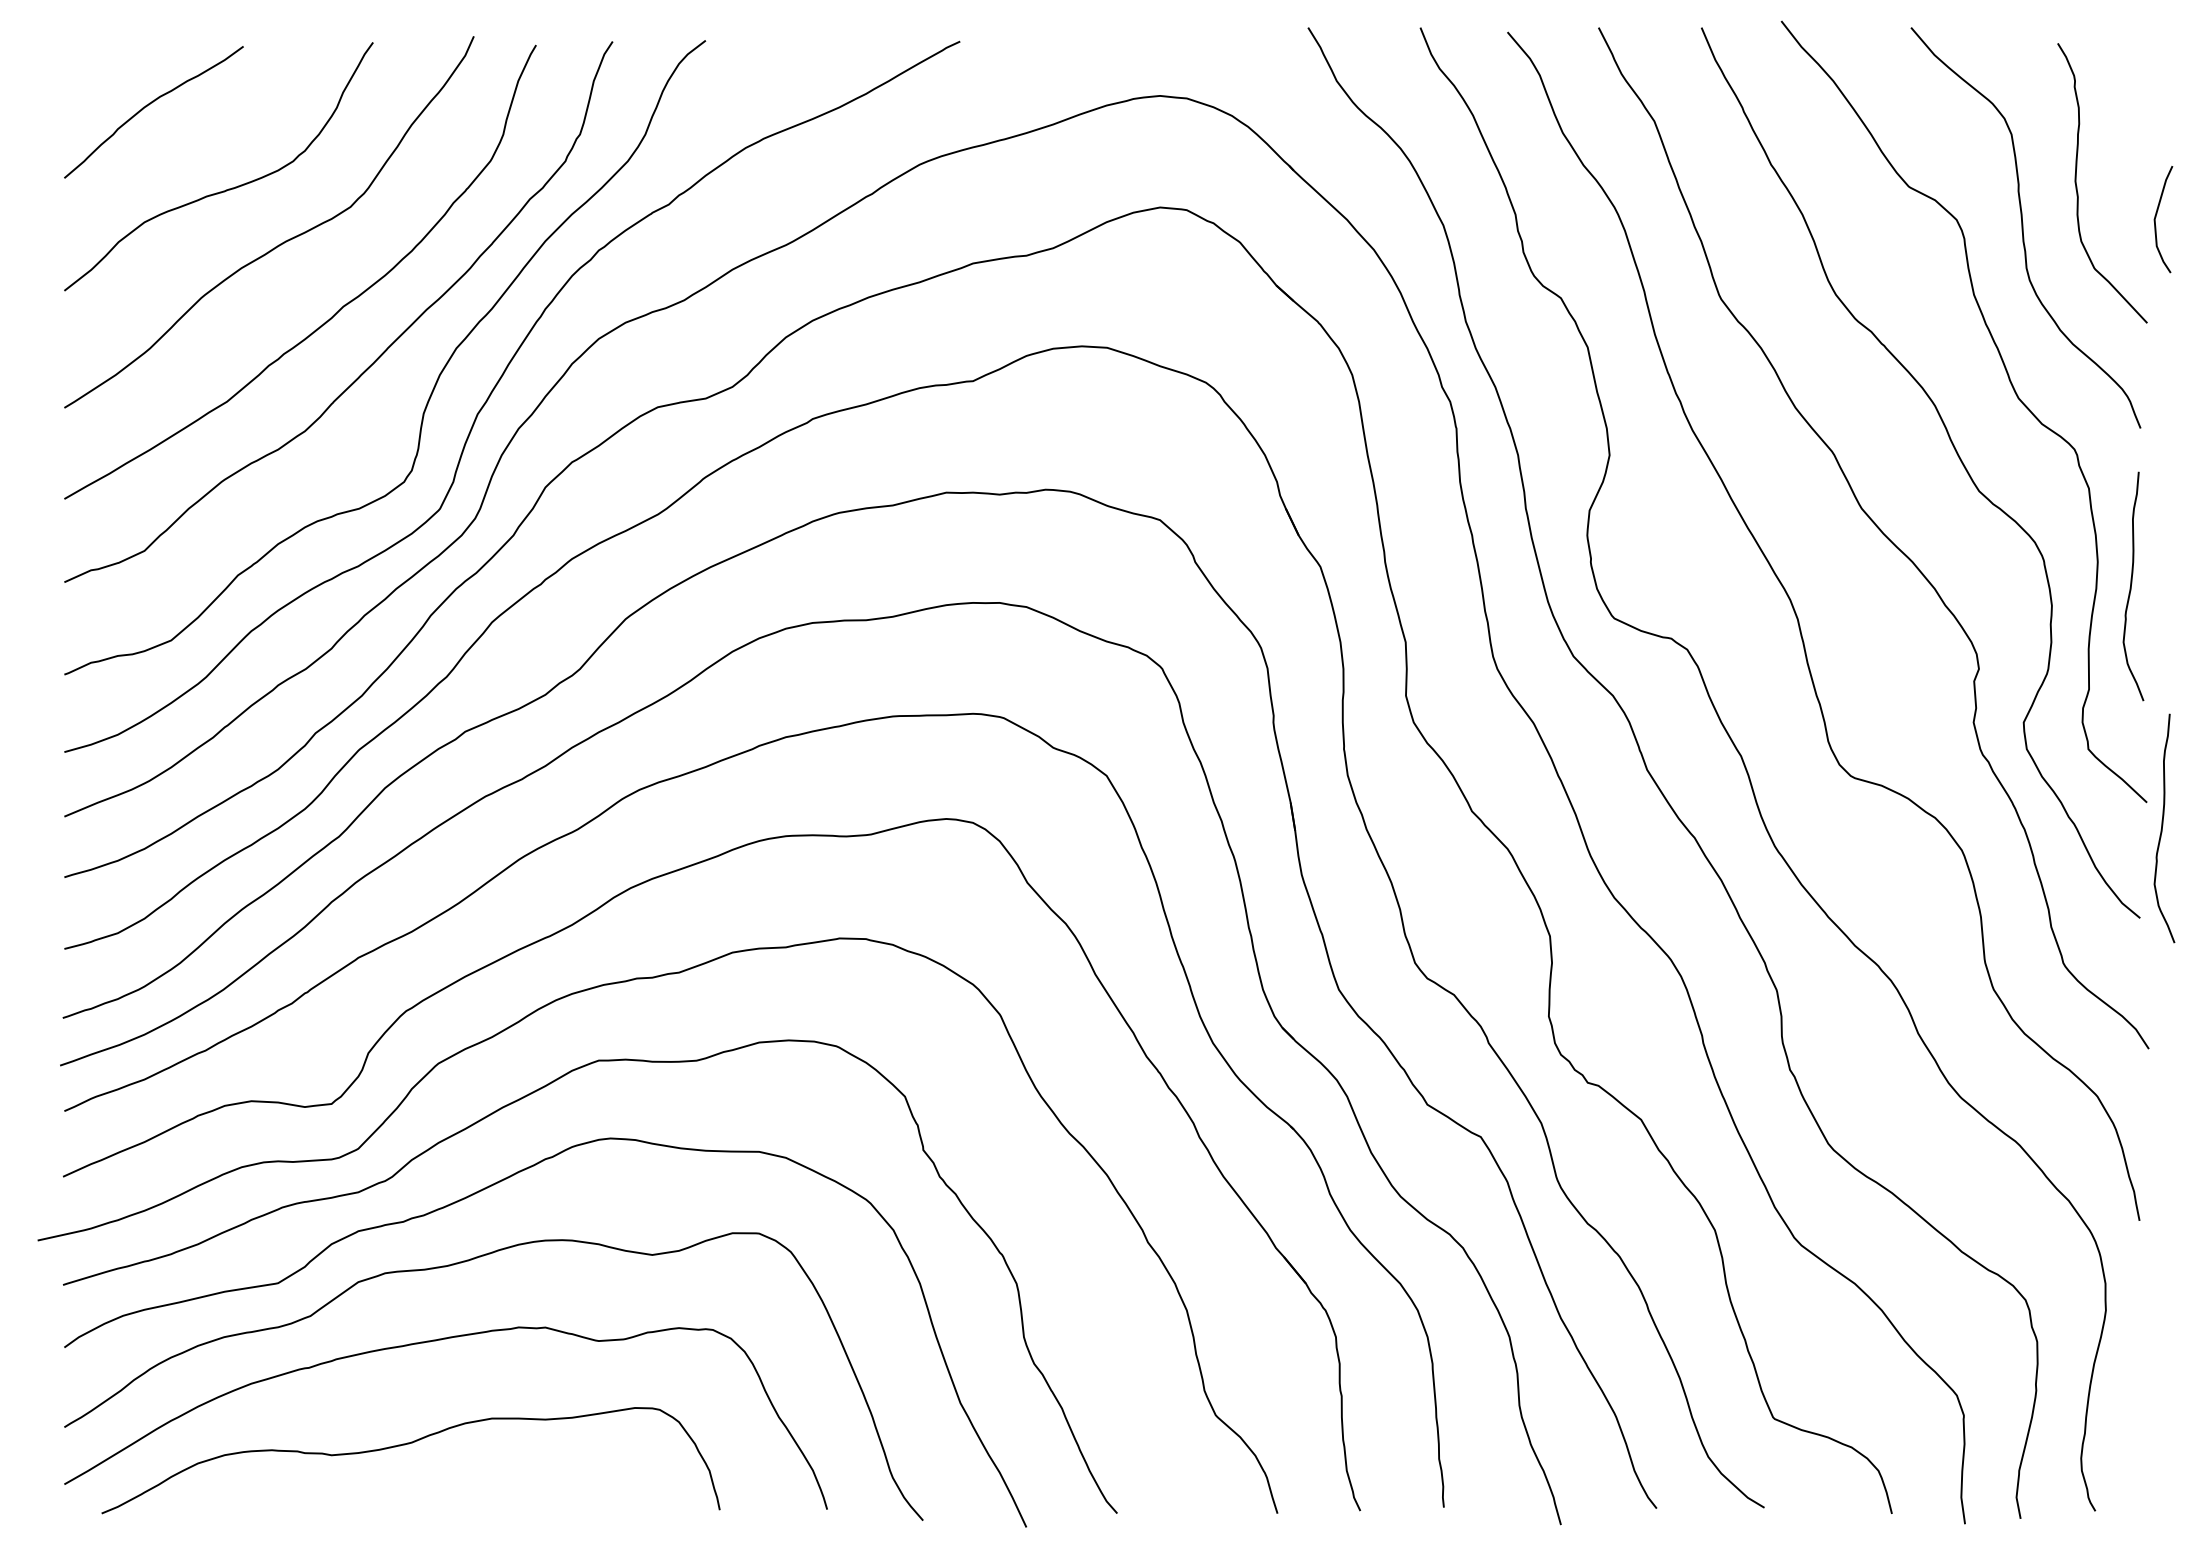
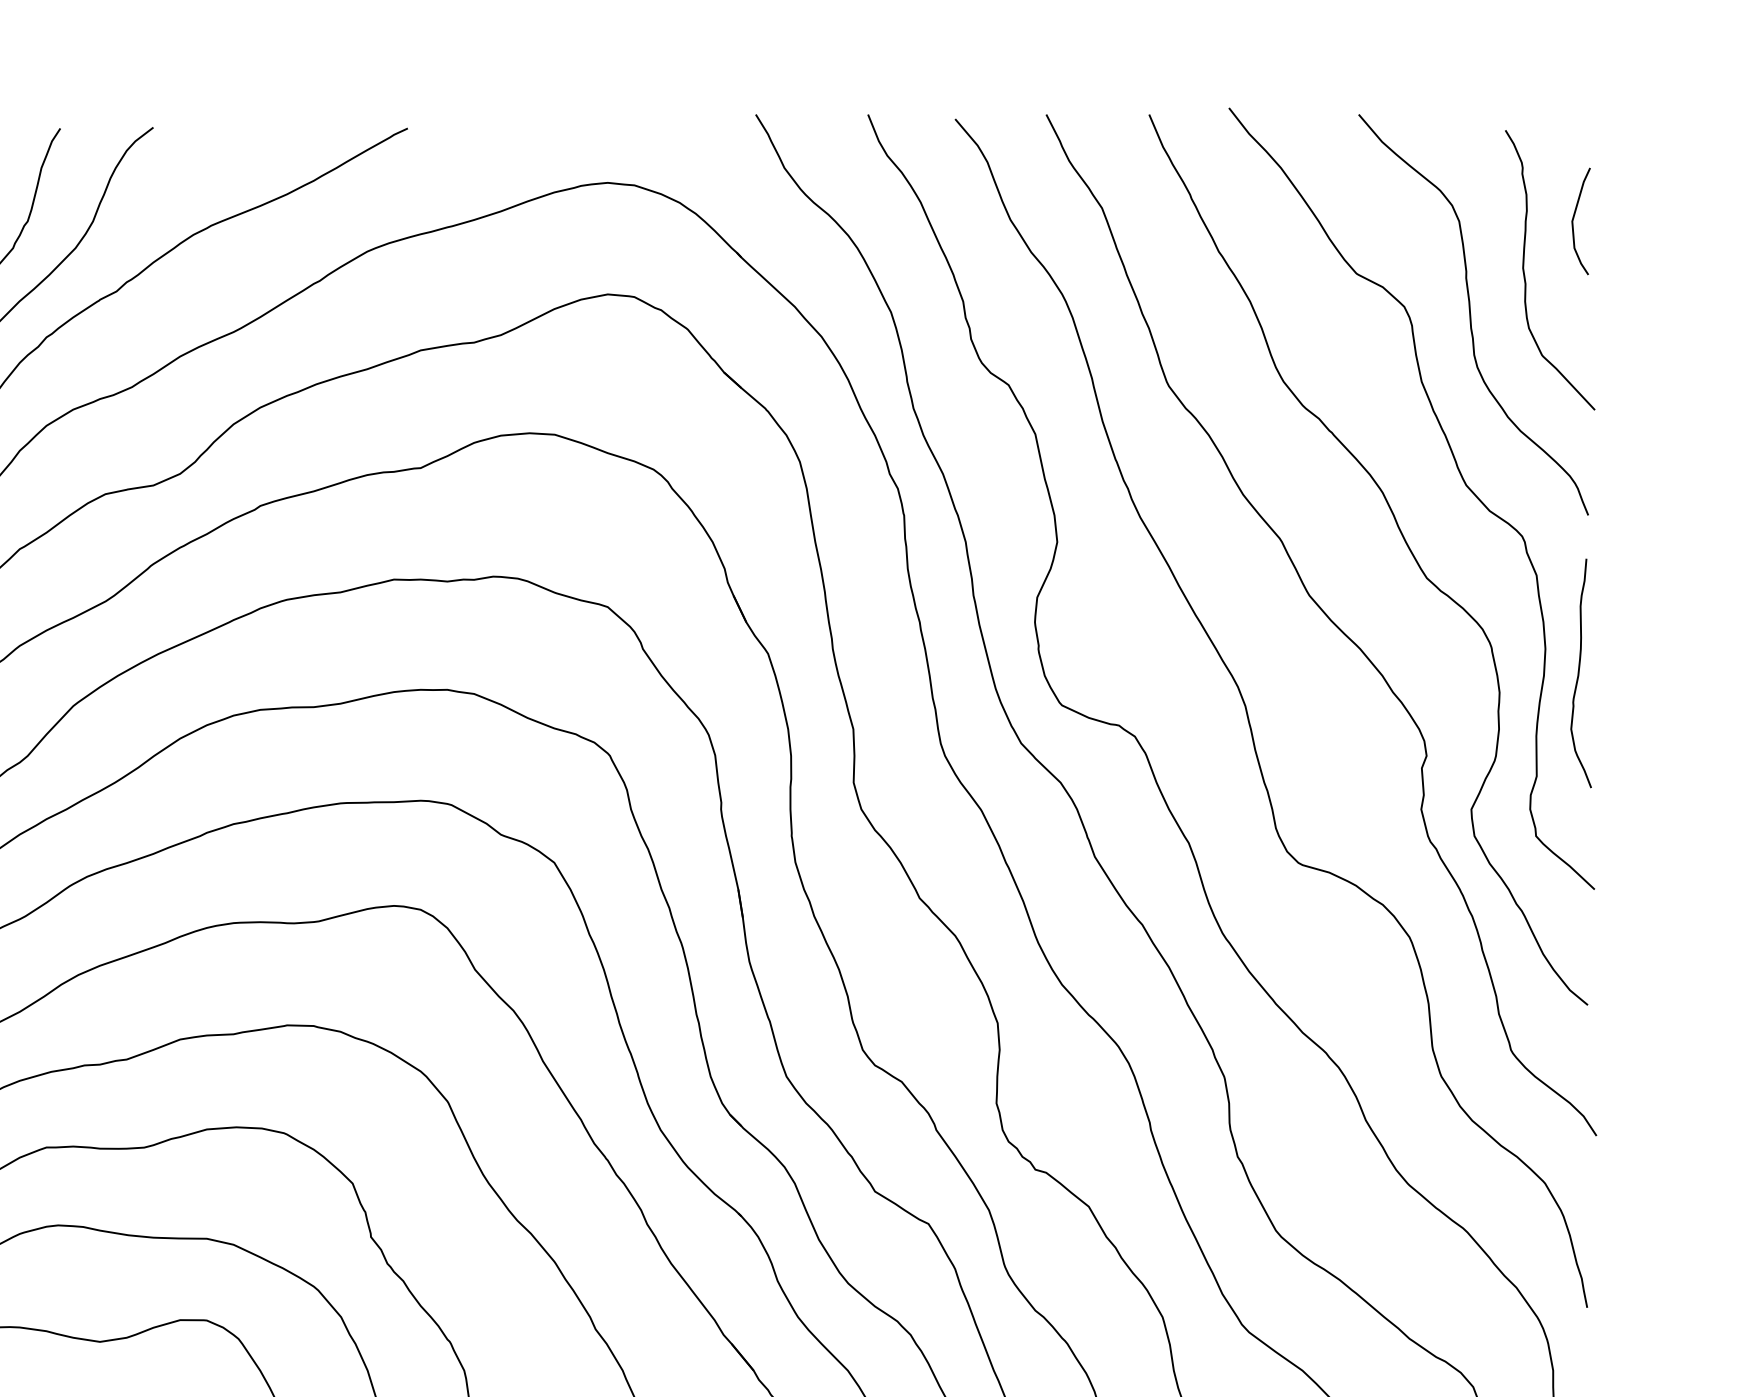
curve: (2156, 217) -> (1574, 219), moved
curve: (2162, 828) -> (1610, 915), removed

